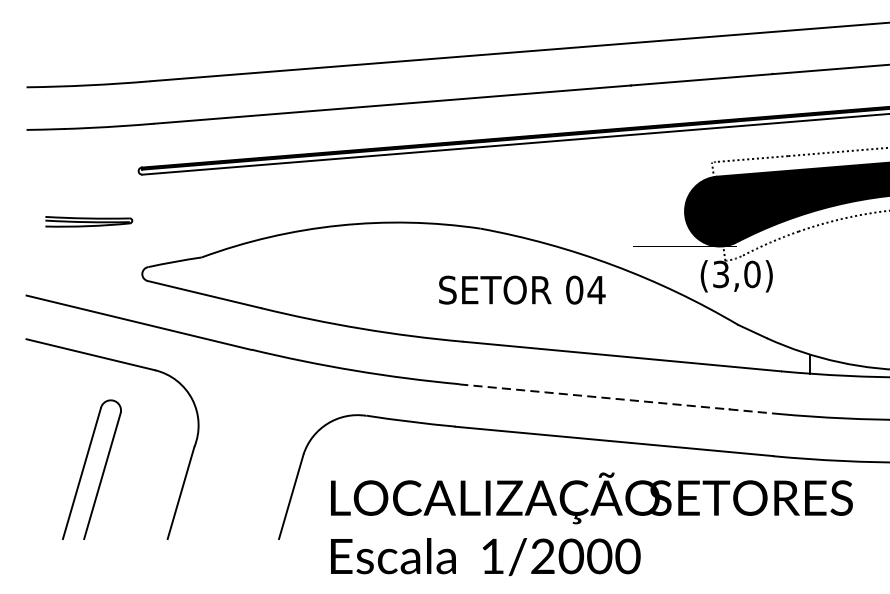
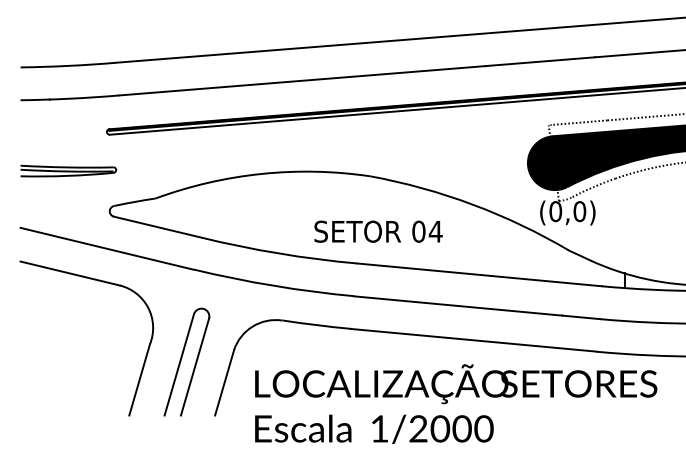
part: (88, 221) -> (68, 170), size x1.43
text: (720, 274) -> (555, 211), (3,0) -> (0,0)
text: (522, 289) -> (378, 231), moved
line: (619, 398) -> (477, 307), dashed -> solid
part: (91, 468) -> (186, 361), moved

